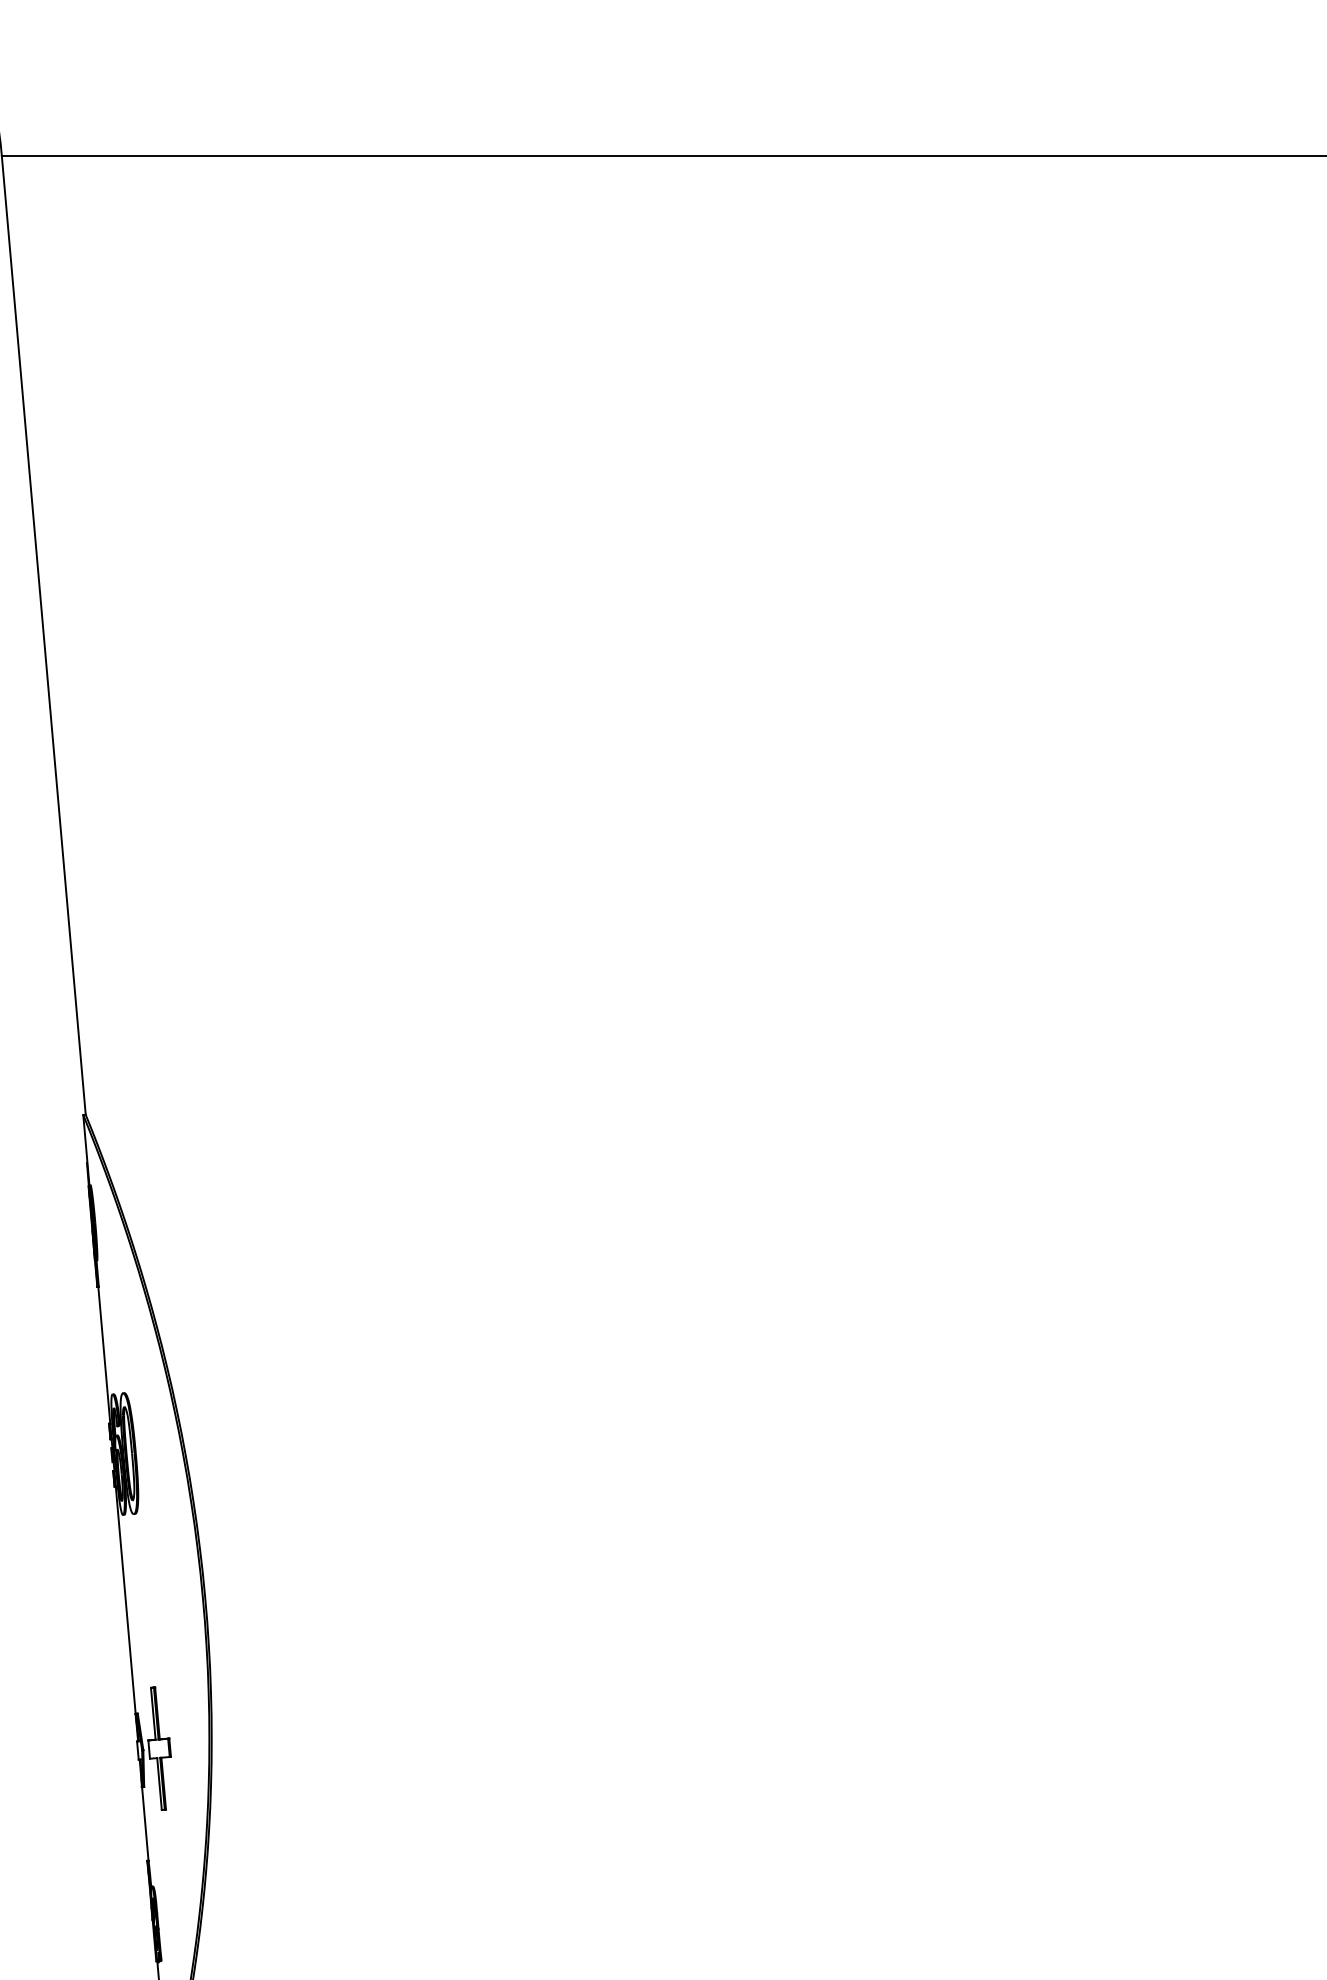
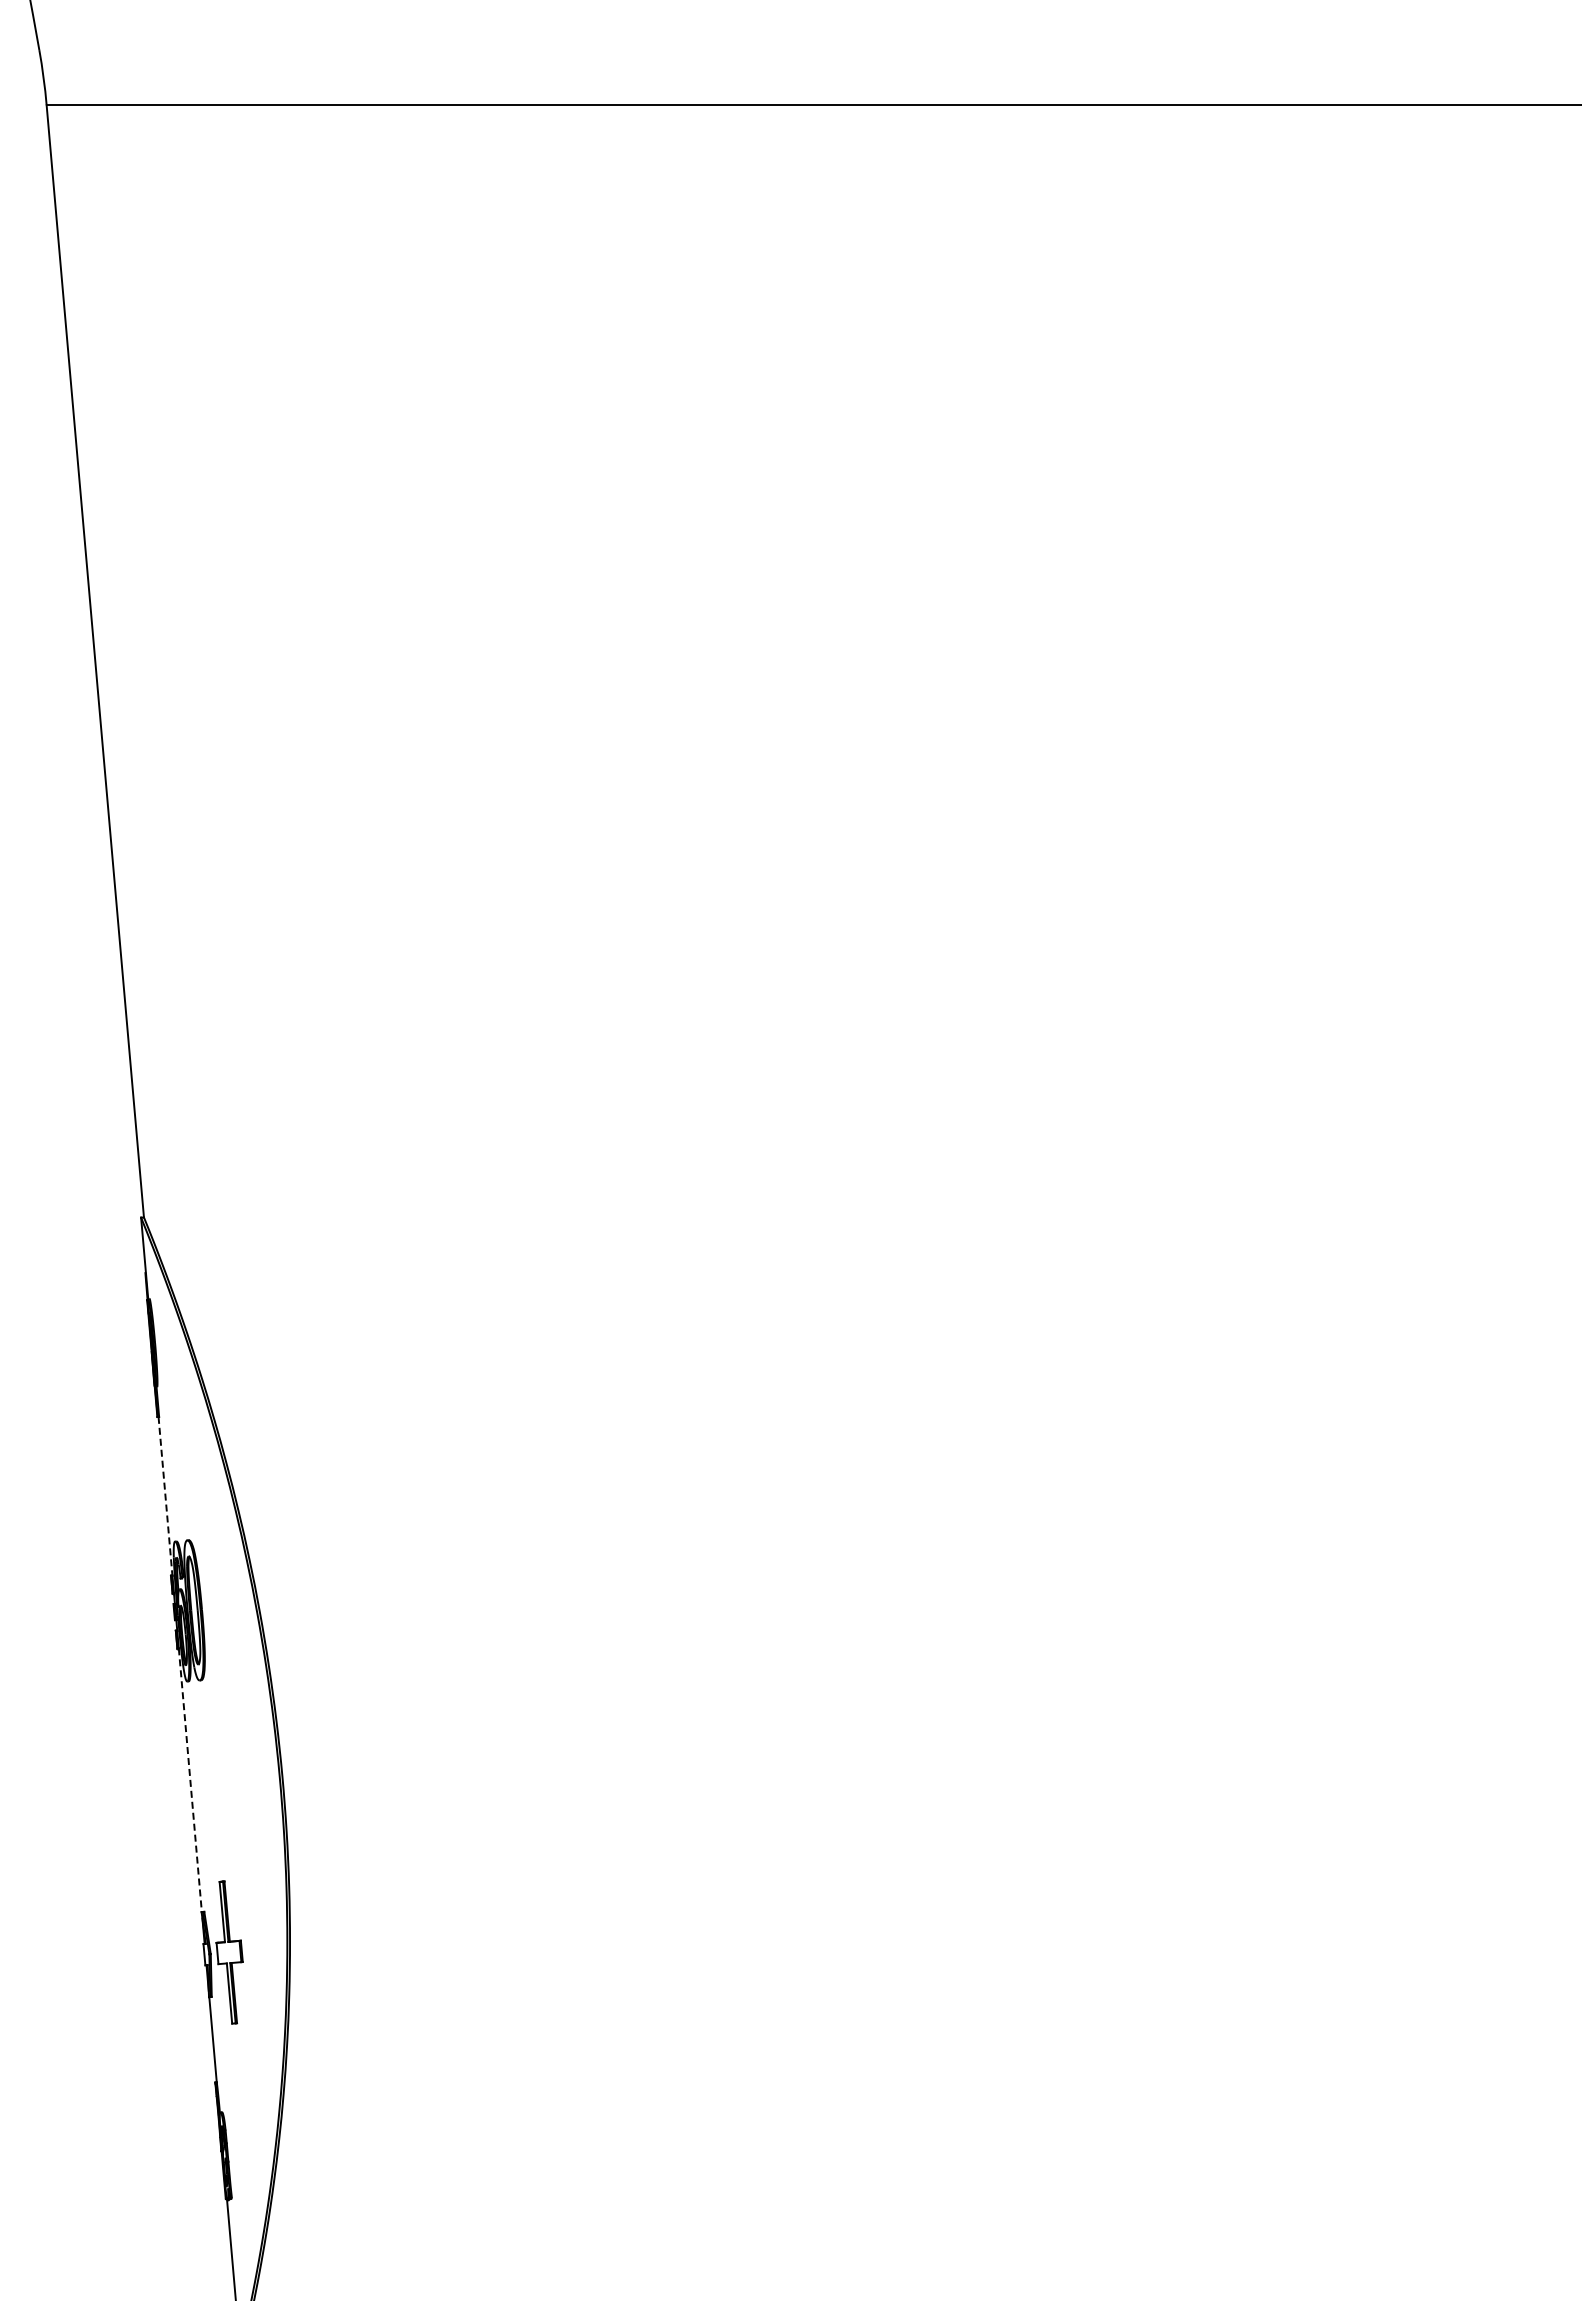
line: (104, 1355) -> (165, 1496), solid -> dashed
line: (125, 1600) -> (190, 1780), solid -> dashed

